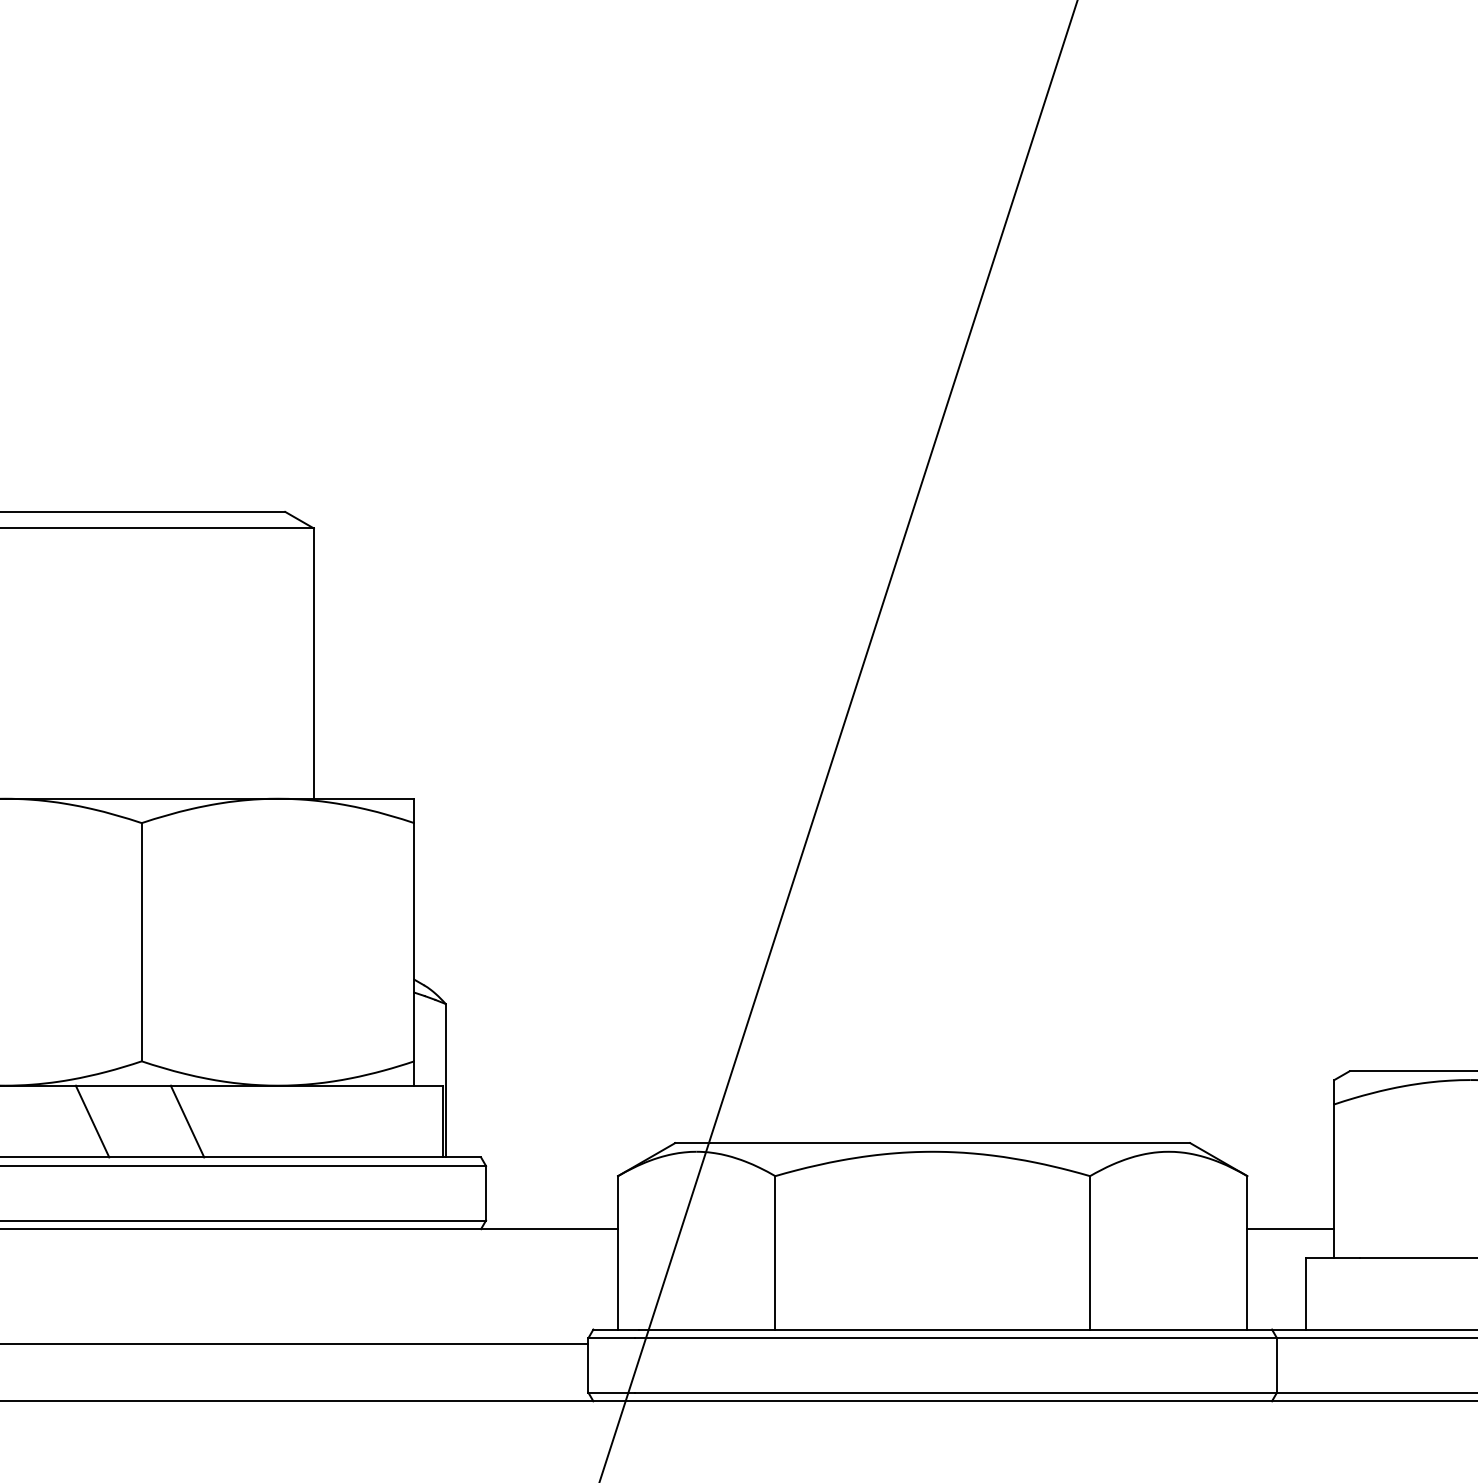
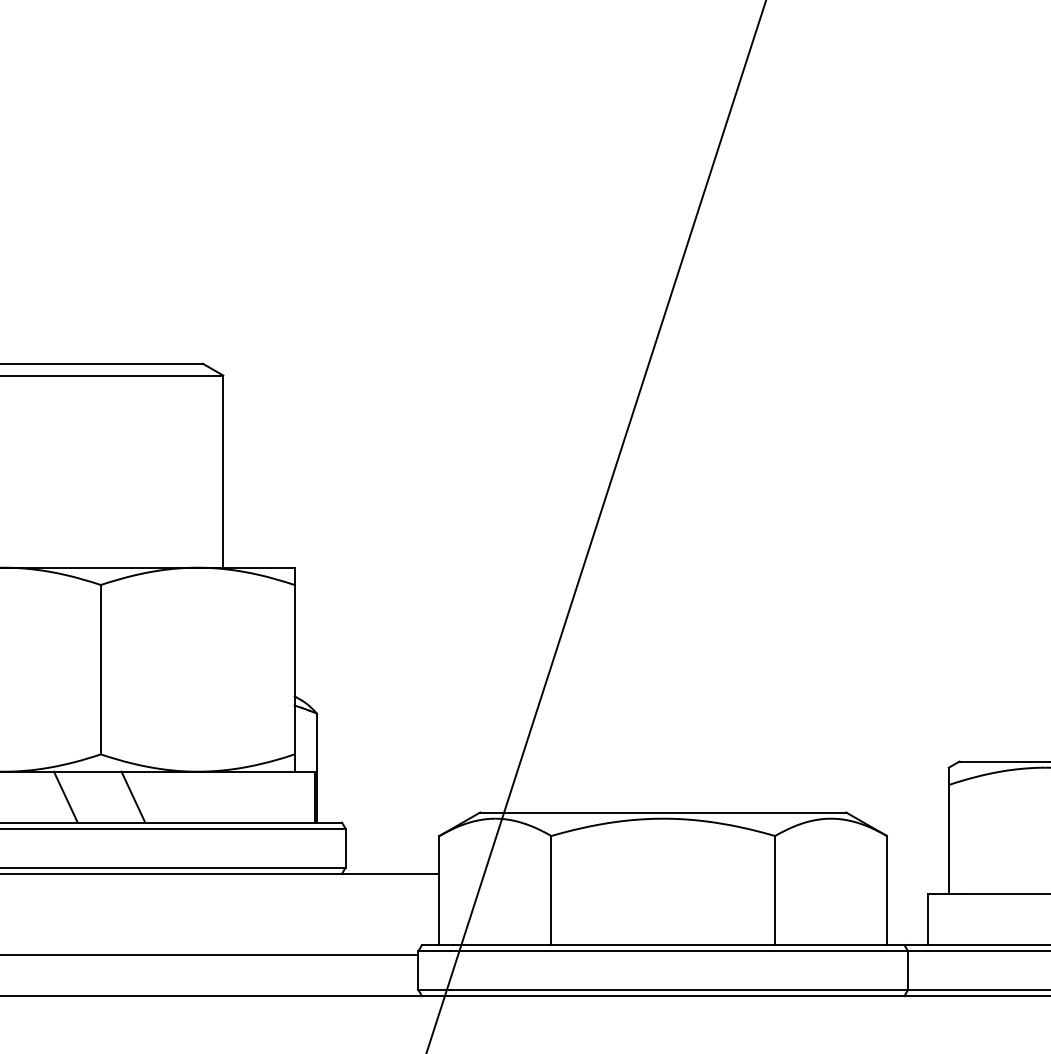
line: (1290, 1229) -> (917, 873), removed

